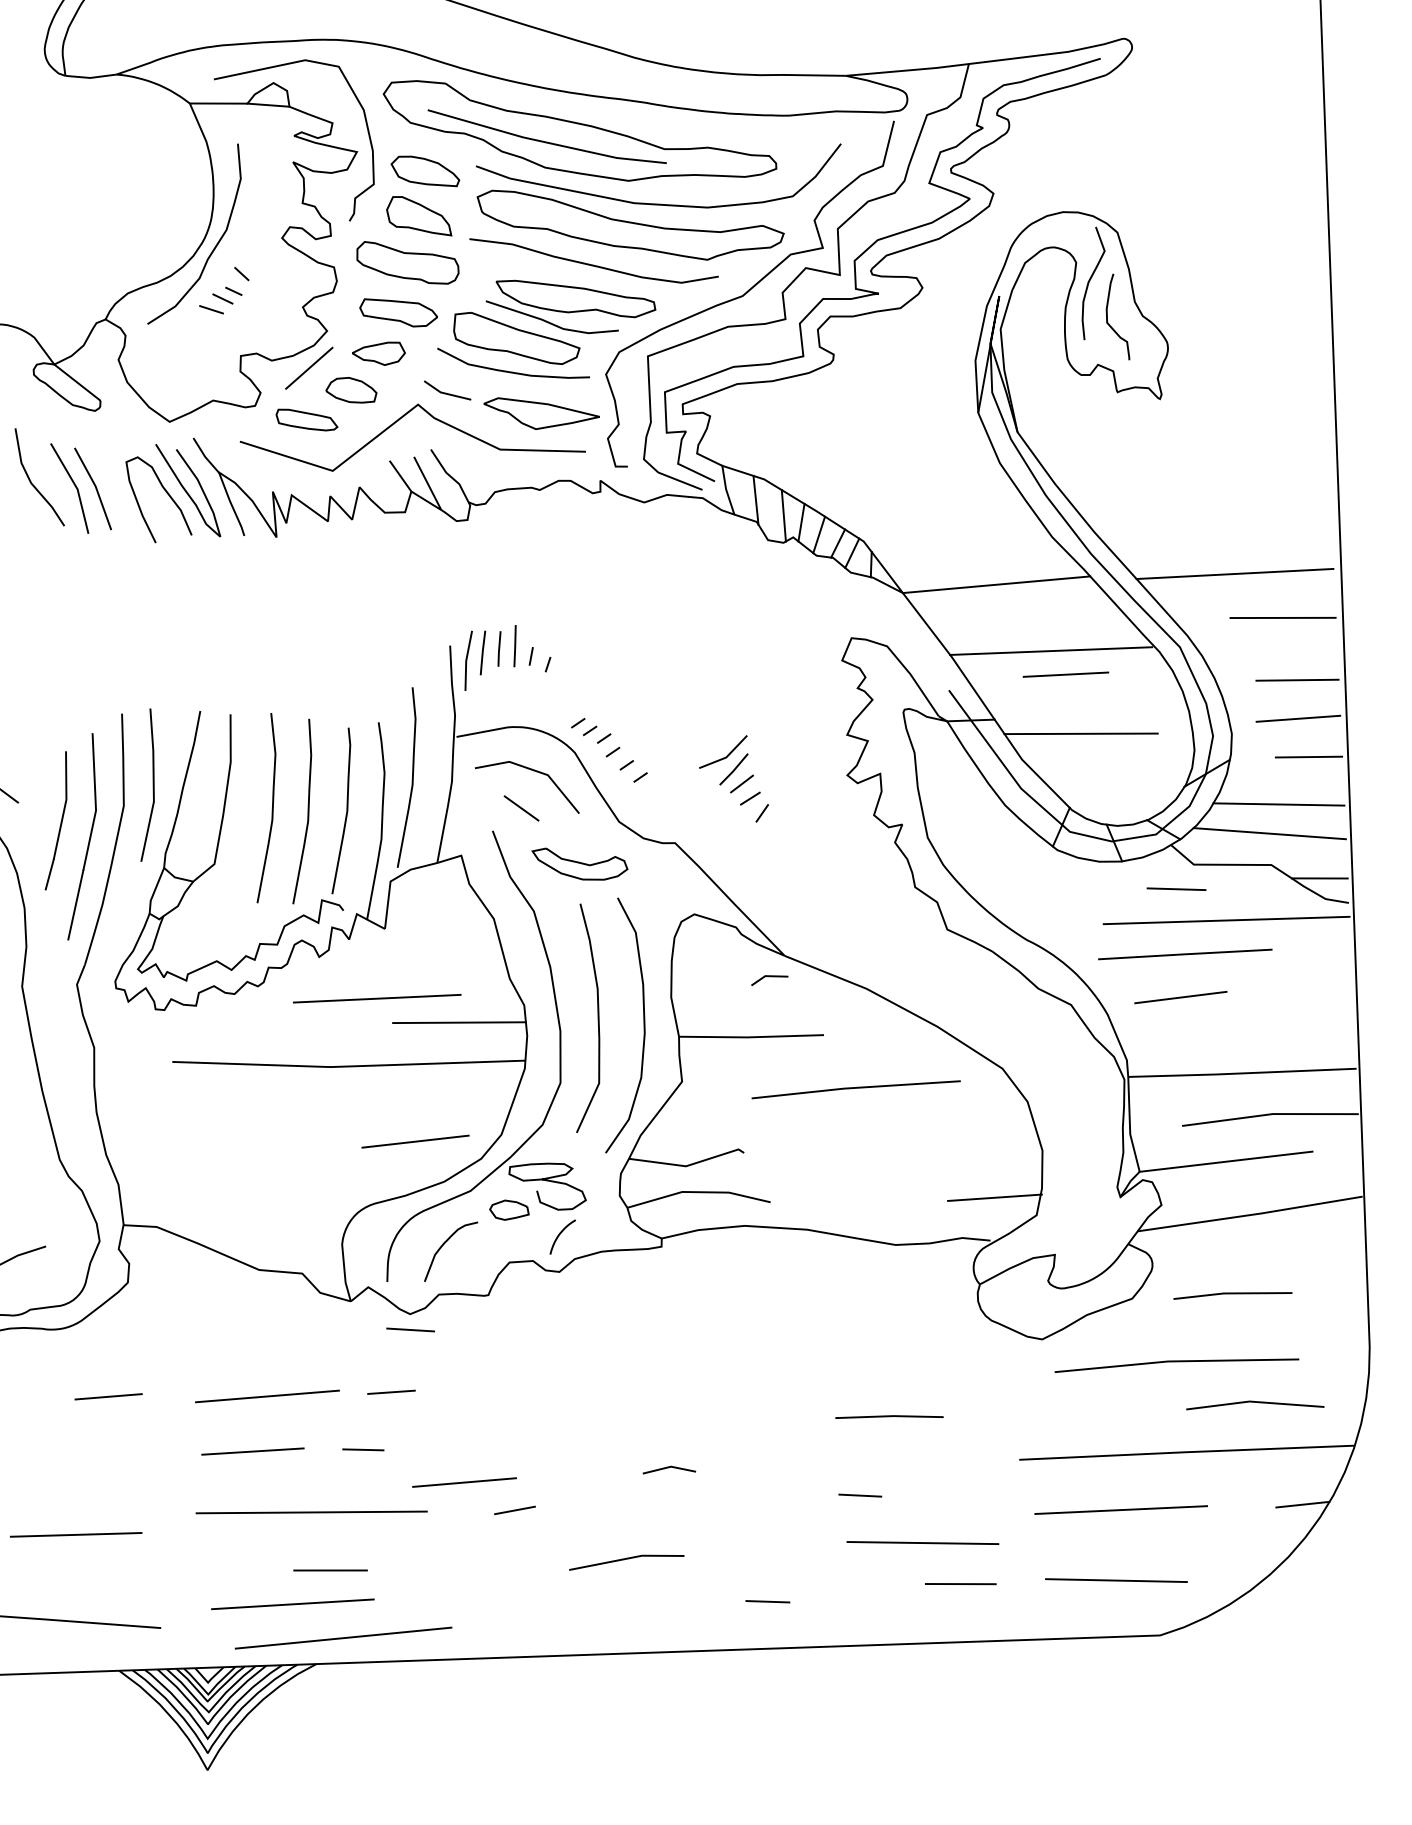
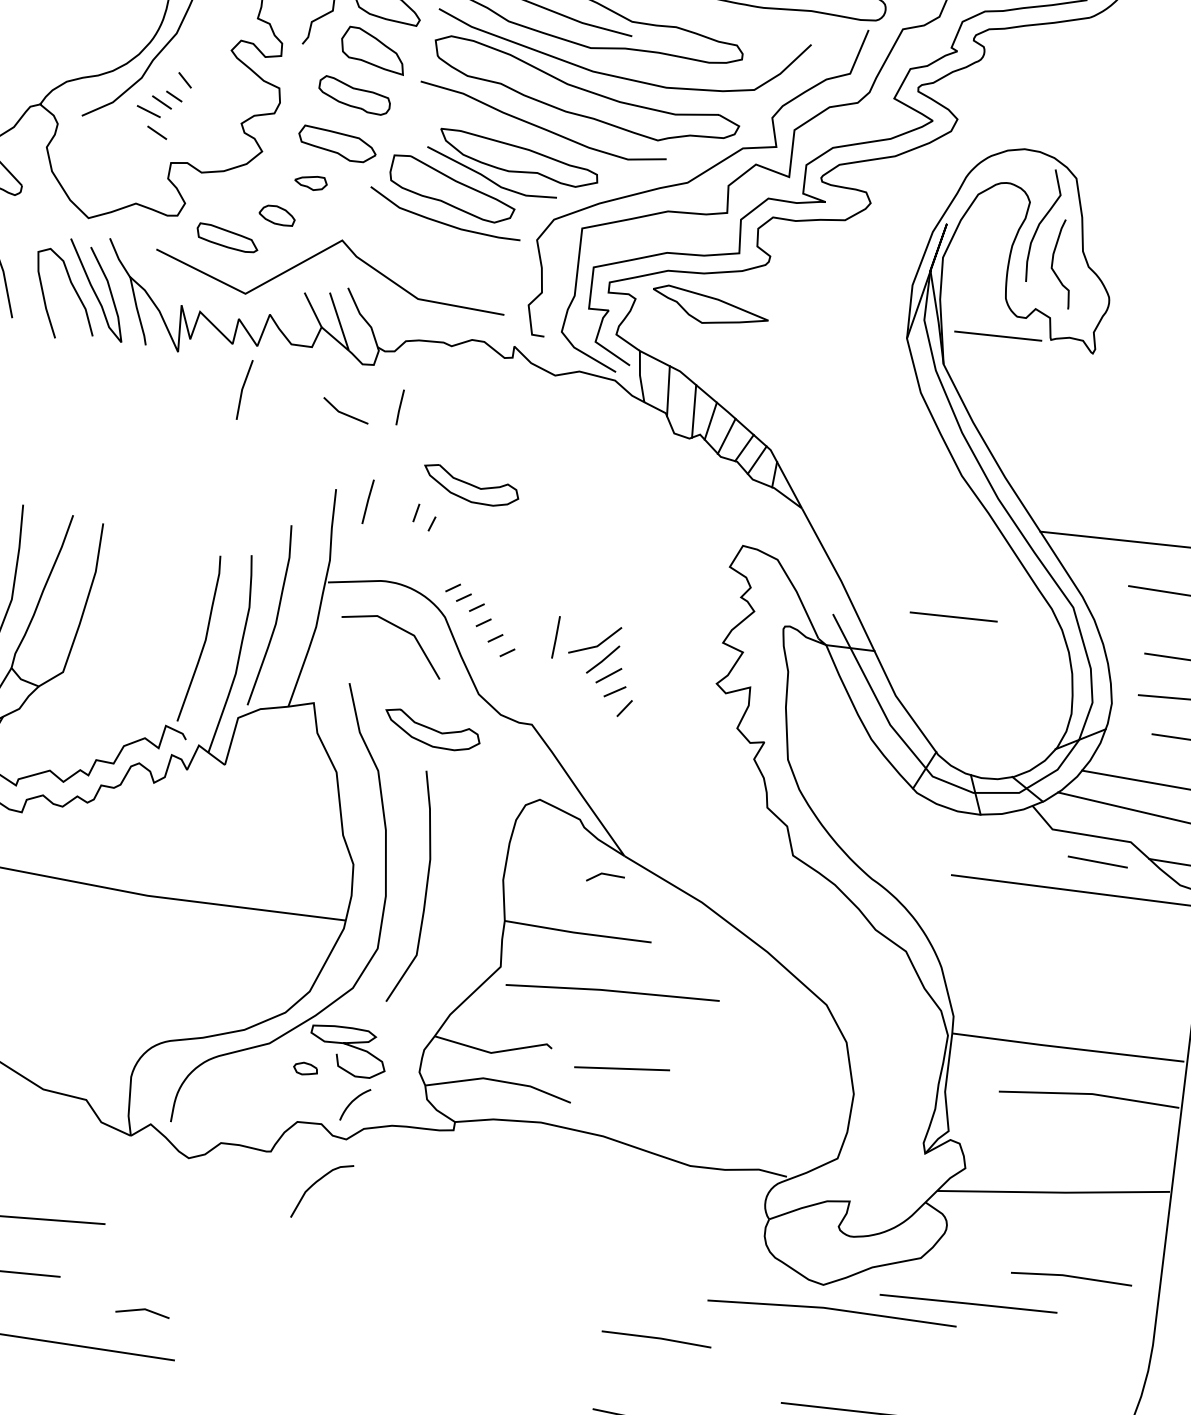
part: (407, 262) -> (354, 95), size x0.7
line: (222, 328) -> (156, 132), added
part: (378, 353) -> (310, 182), size x0.6
line: (309, 367) -> (238, 185), removed
part: (351, 390) -> (277, 215), size x0.7
line: (446, 392) -> (344, 412), moved
line: (1065, 396) -> (997, 335), added
part: (541, 413) -> (710, 307), moved
line: (996, 584) -> (897, 514), removed
part: (579, 621) -> (470, 485), added
line: (514, 646) -> (555, 637), moved
line: (499, 648) -> (400, 406), moved
line: (1051, 650) -> (942, 590), removed
line: (467, 660) -> (243, 389), moved
line: (1080, 733) -> (958, 678), removed
line: (521, 808) -> (382, 665), removed
curve: (271, 809) -> (129, 626), removed
curve: (307, 811) -> (165, 633), removed
line: (1176, 888) -> (1097, 861), moved
line: (1185, 954) -> (968, 1303), moved
line: (1180, 997) -> (621, 1068), moved
line: (376, 998) -> (205, 833), removed
line: (459, 1022) -> (285, 871), removed
curve: (643, 1025) -> (470, 903), removed
line: (855, 1088) -> (612, 991), moved
line: (415, 1141) -> (221, 984), removed
line: (1225, 1161) -> (1037, 1134), removed
line: (994, 1197) -> (797, 1133), removed
part: (509, 1209) -> (305, 1068), size x0.6
curve: (444, 1244) -> (316, 1182), moved
line: (1232, 1294) -> (1071, 1277), moved
line: (410, 1329) -> (186, 1173), removed
line: (1176, 1362) -> (832, 1310), moved
line: (391, 1391) -> (157, 1233), removed
line: (1255, 1402) -> (1028, 1382), removed
line: (363, 1449) -> (119, 1287), removed
line: (668, 1468) -> (142, 1310), moved
line: (464, 1482) -> (216, 1336), removed
line: (514, 1510) -> (262, 1373), removed
line: (330, 1570) -> (67, 1404), removed

